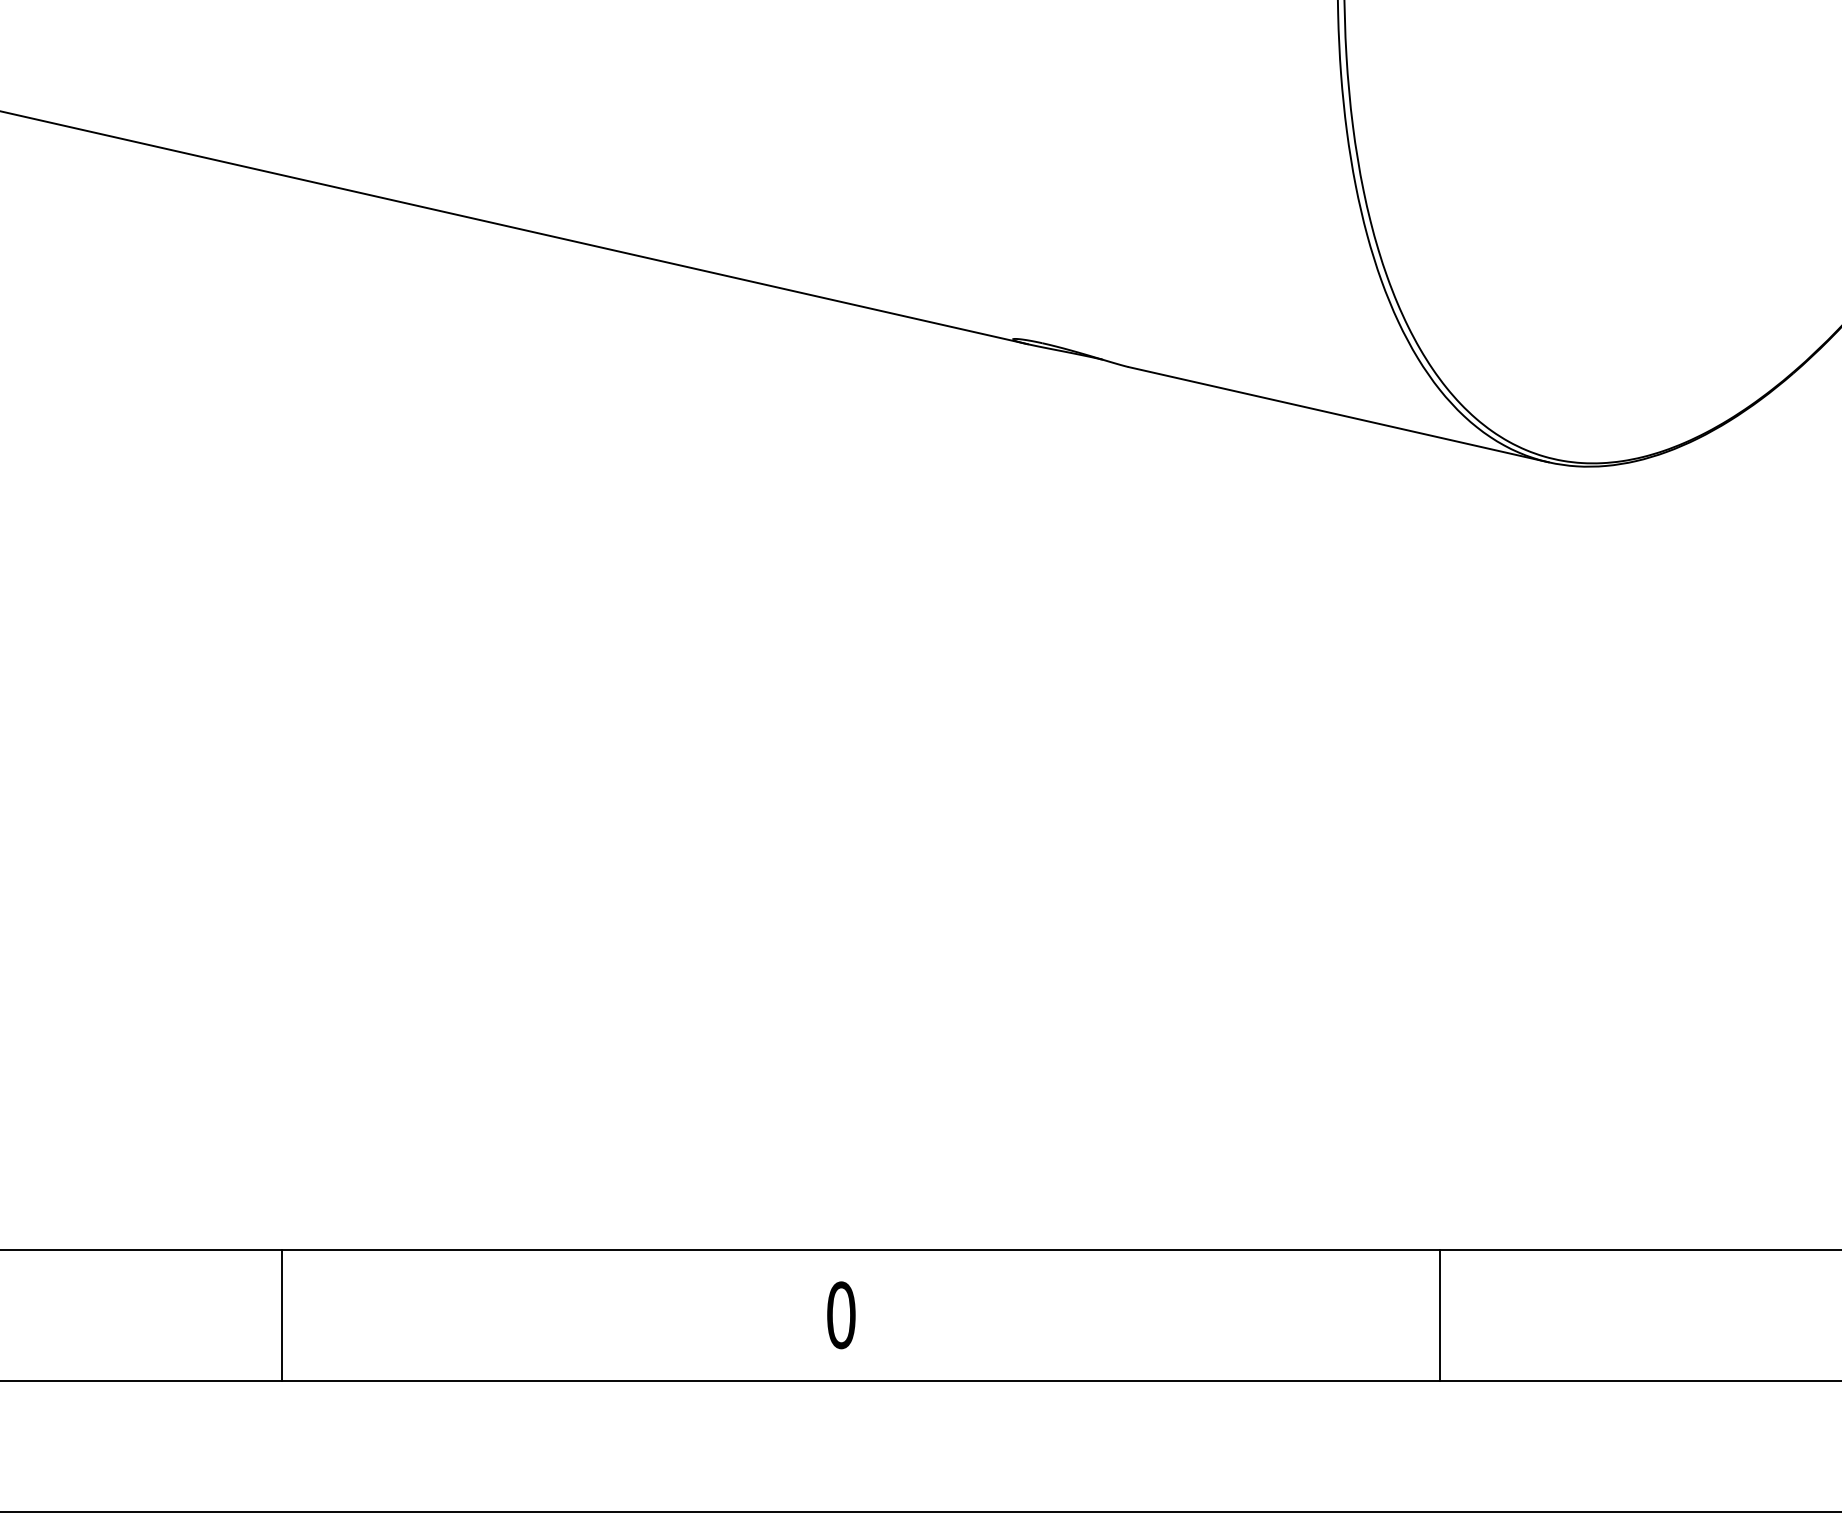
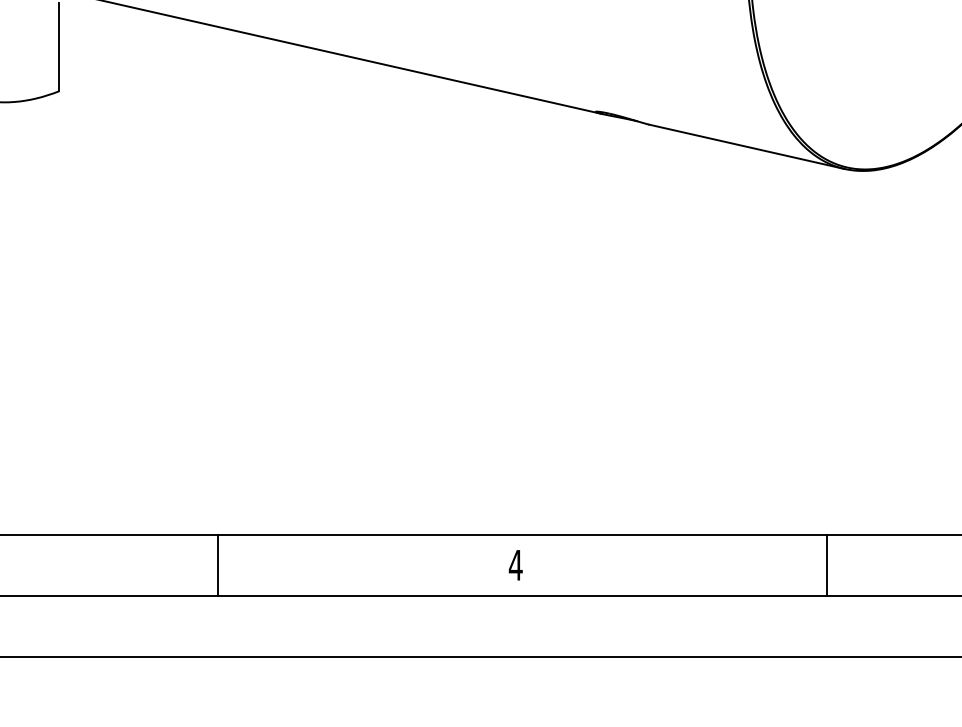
line: (280, 1313) -> (217, 564), moved
text: (840, 1313) -> (515, 564), 0 -> 4
line: (1438, 1313) -> (826, 564), moved

